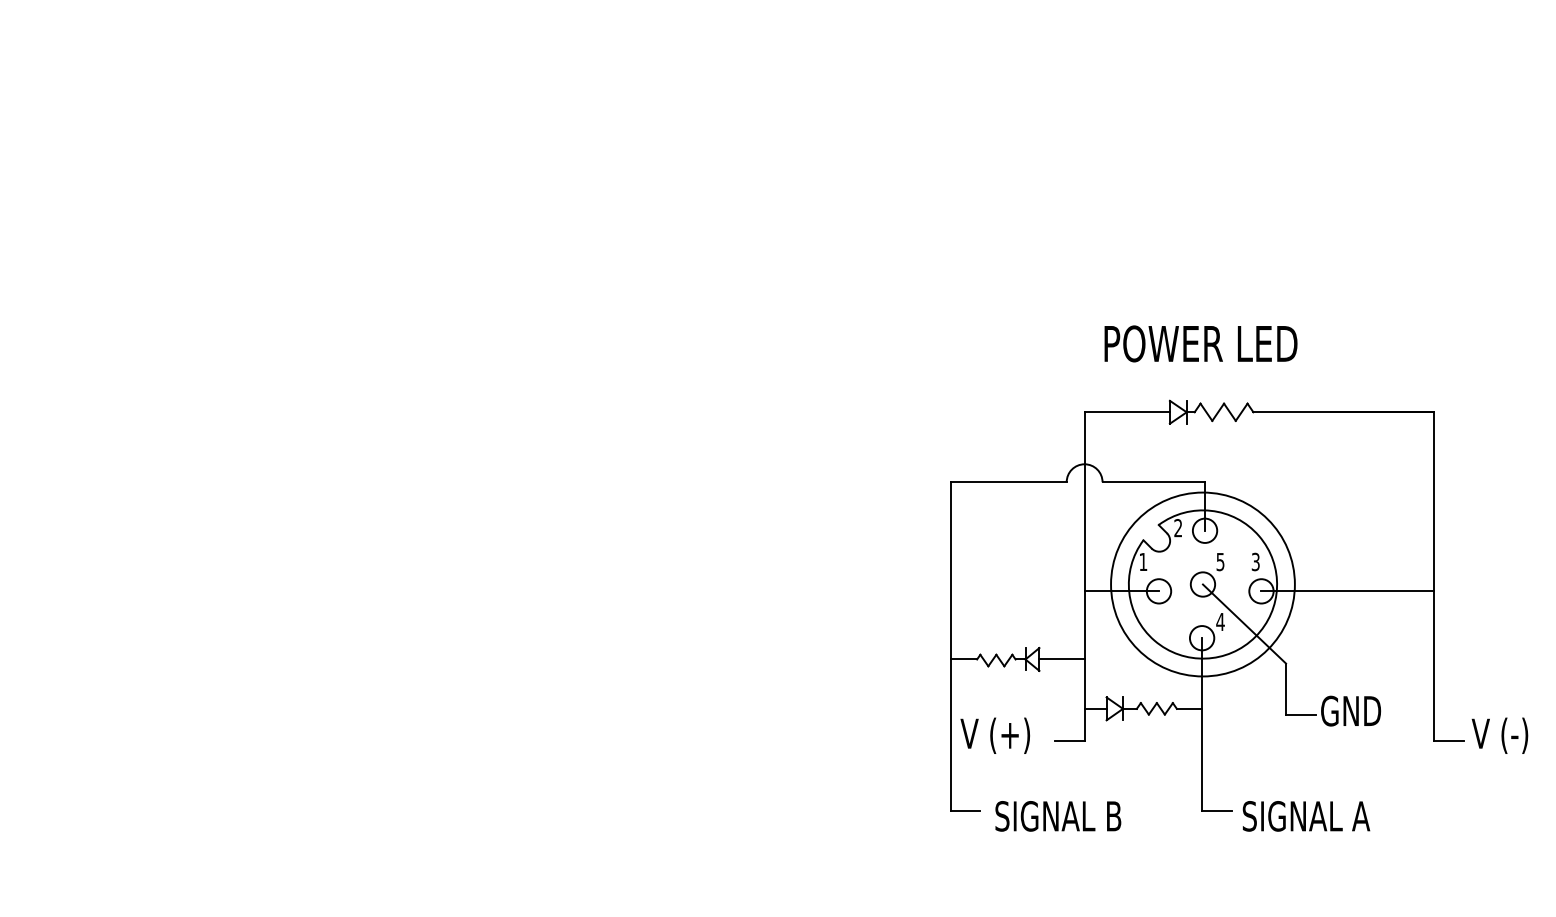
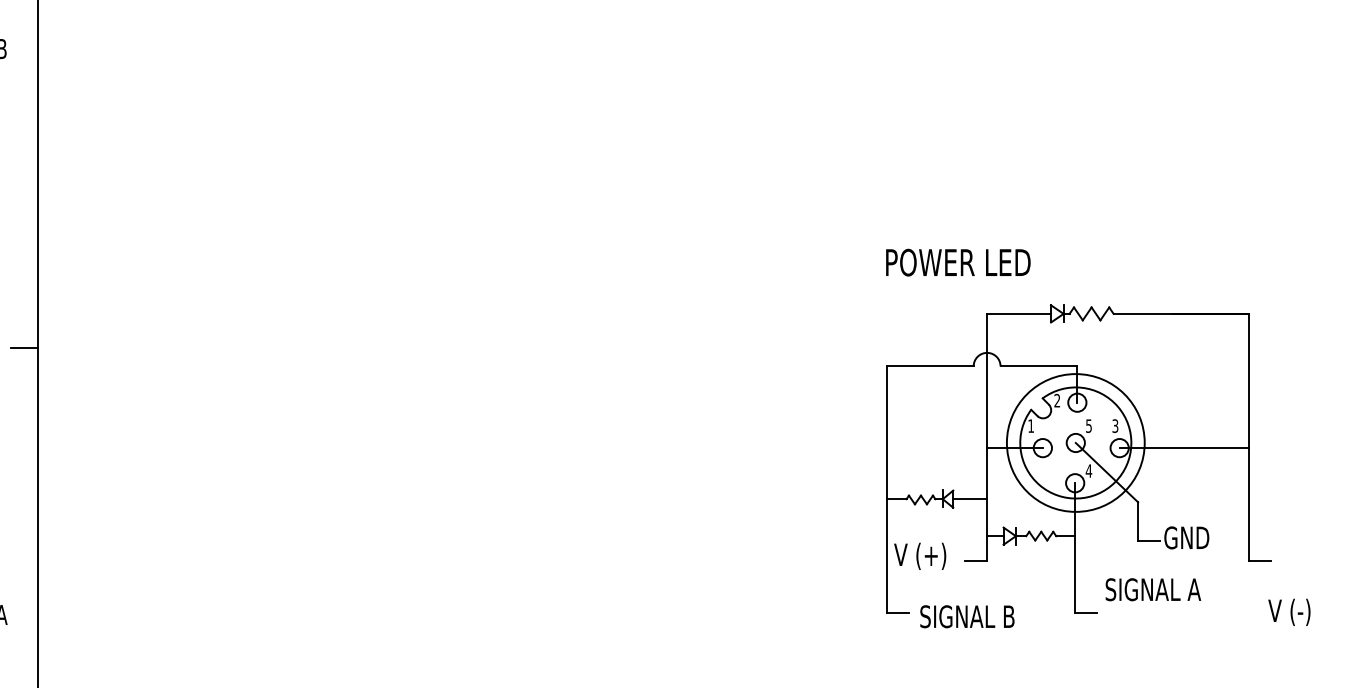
text: (1201, 343) -> (958, 262), moved
text: (1500, 734) -> (1289, 611), moved
text: (1306, 816) -> (1153, 589), moved

